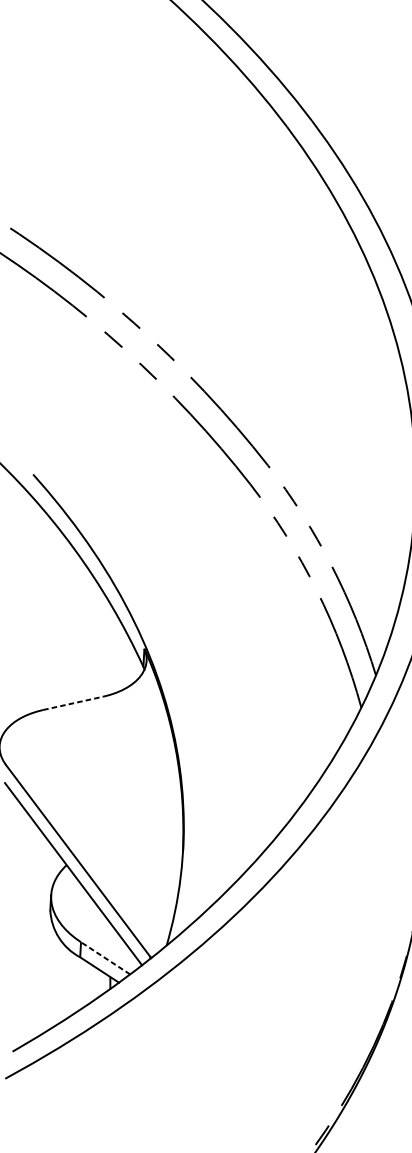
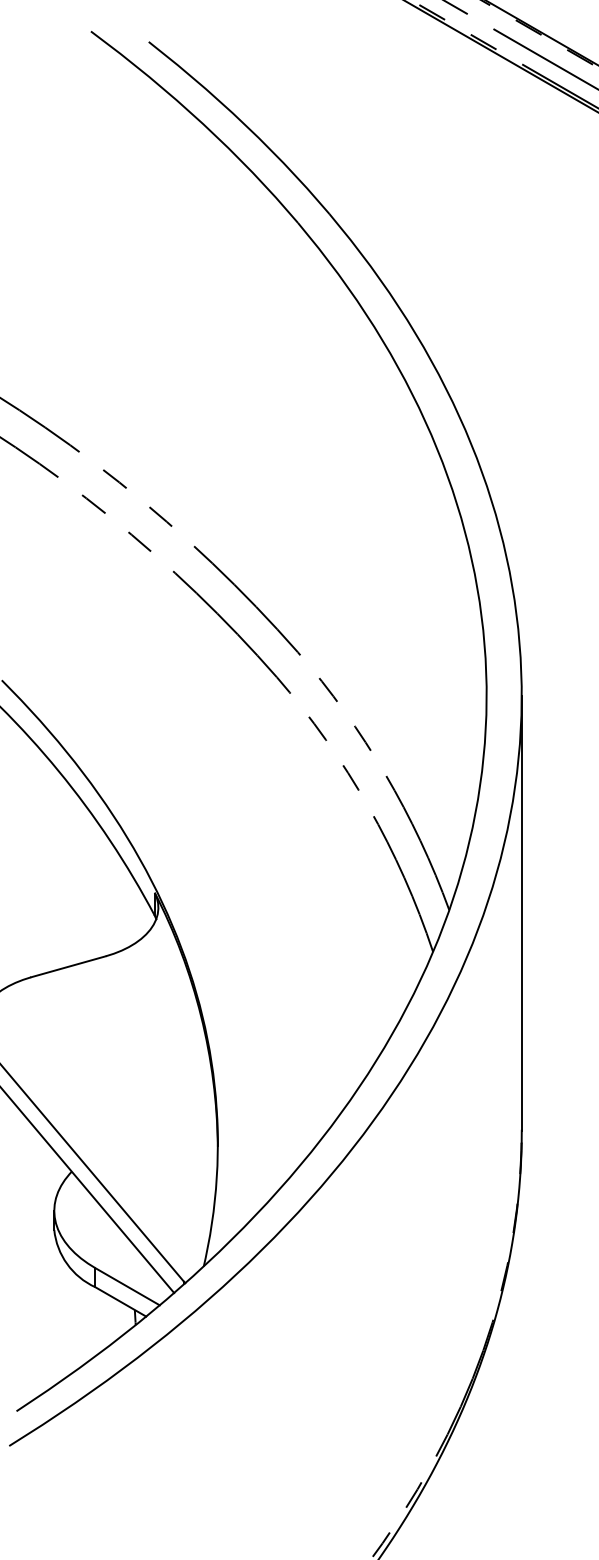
line: (73, 703) -> (68, 966), dashed -> solid
line: (105, 958) -> (127, 1286), dashed -> solid

